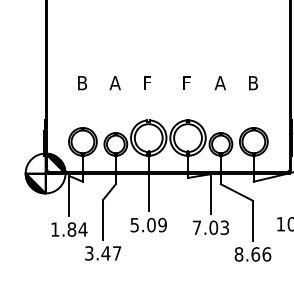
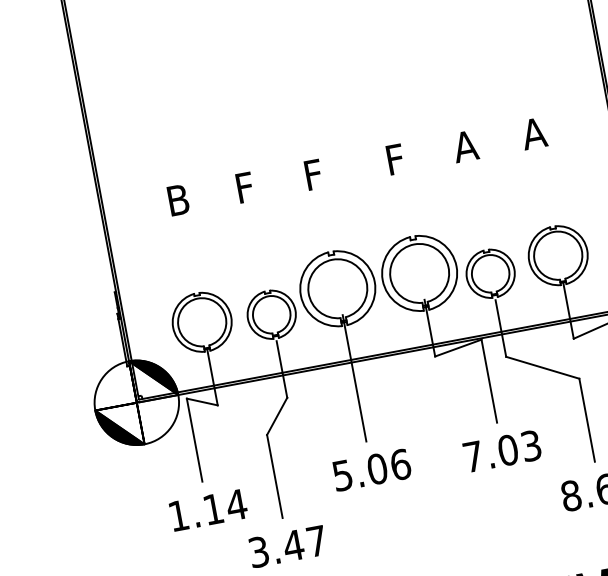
text: (114, 83) -> (245, 188), A -> F
text: (252, 83) -> (532, 134), B -> A
text: (162, 224) -> (400, 463), 5.09 -> 5.06
text: (71, 229) -> (212, 509), 1.84 -> 1.14

